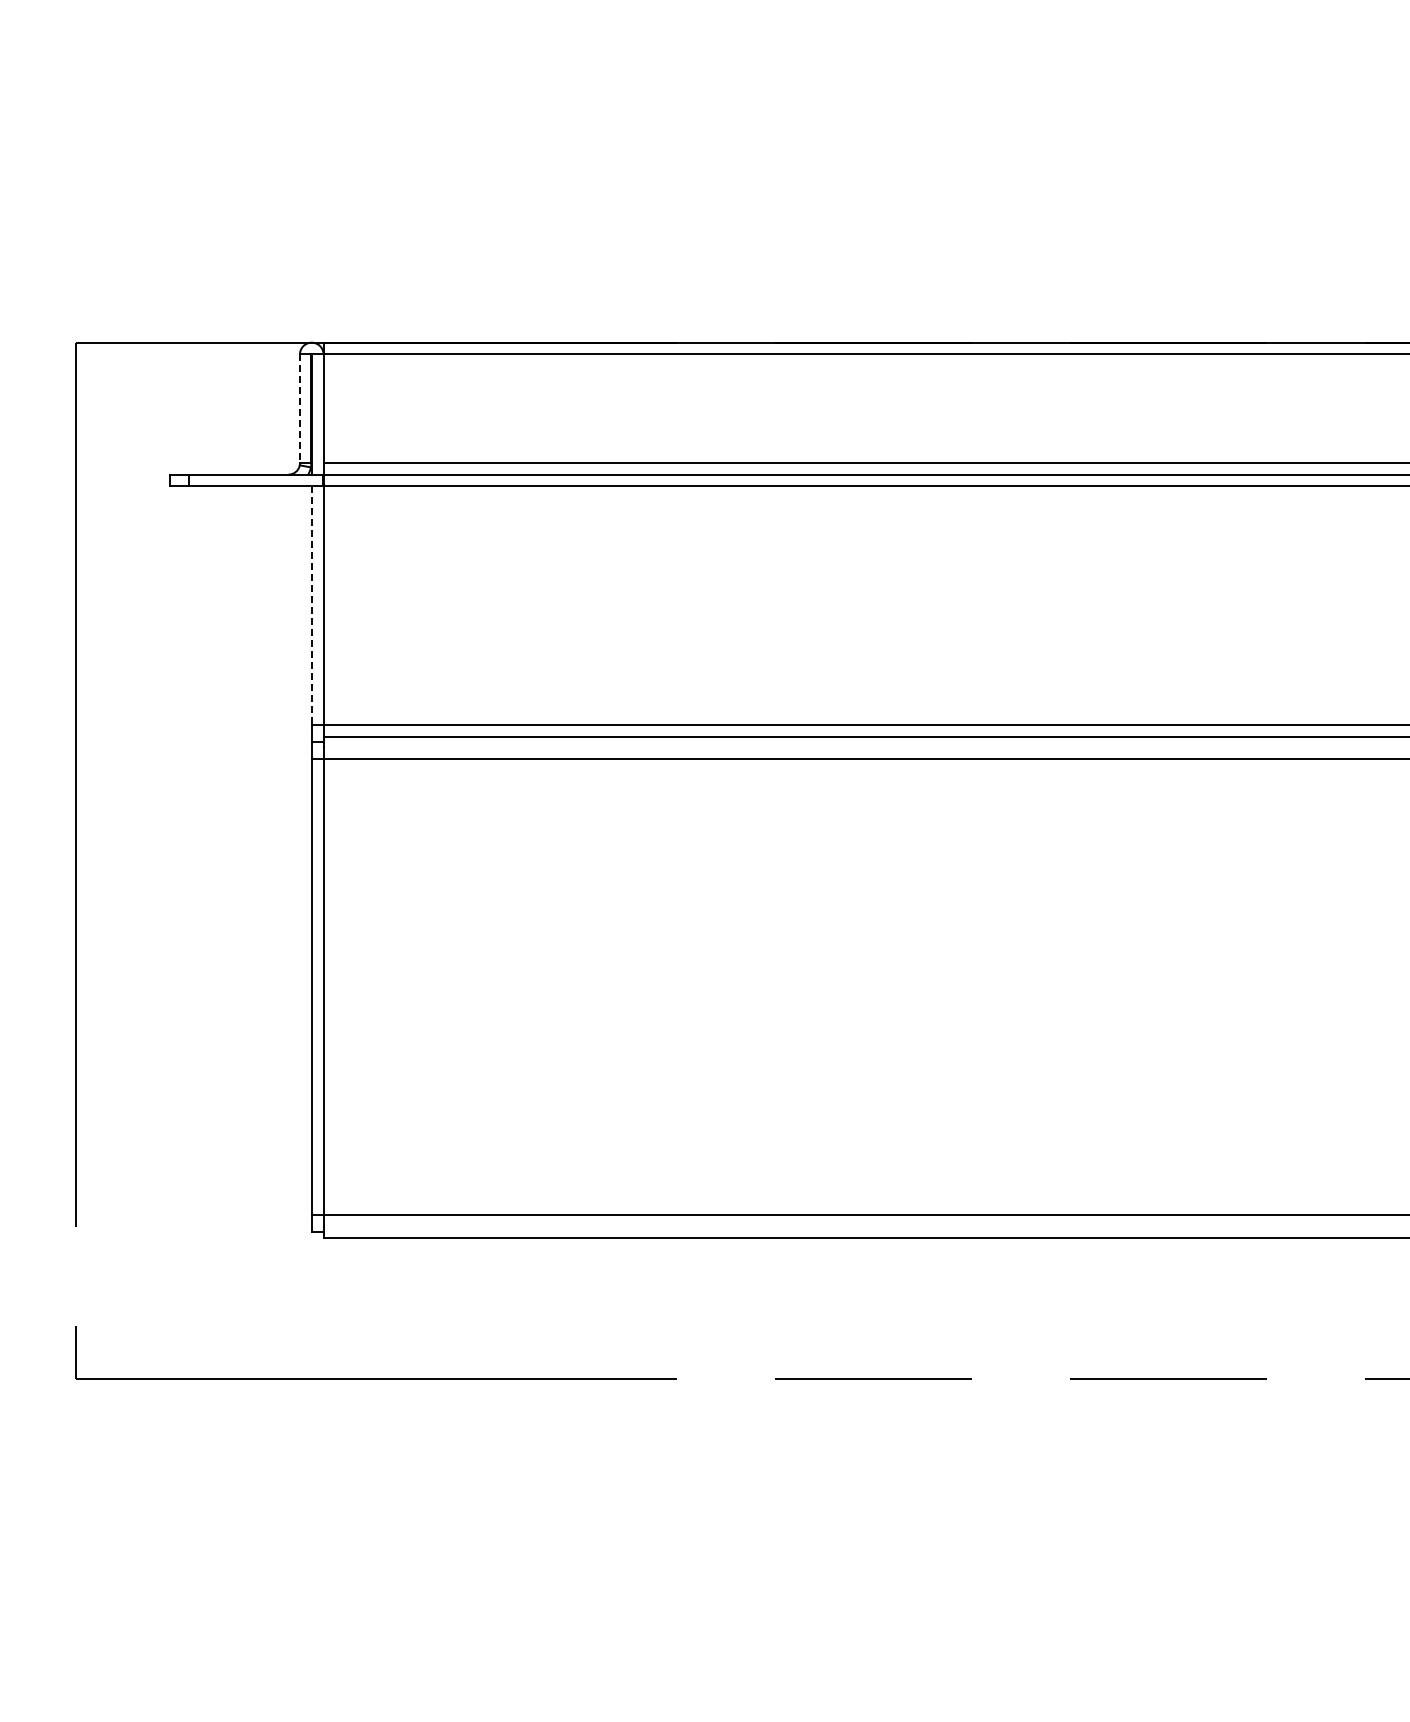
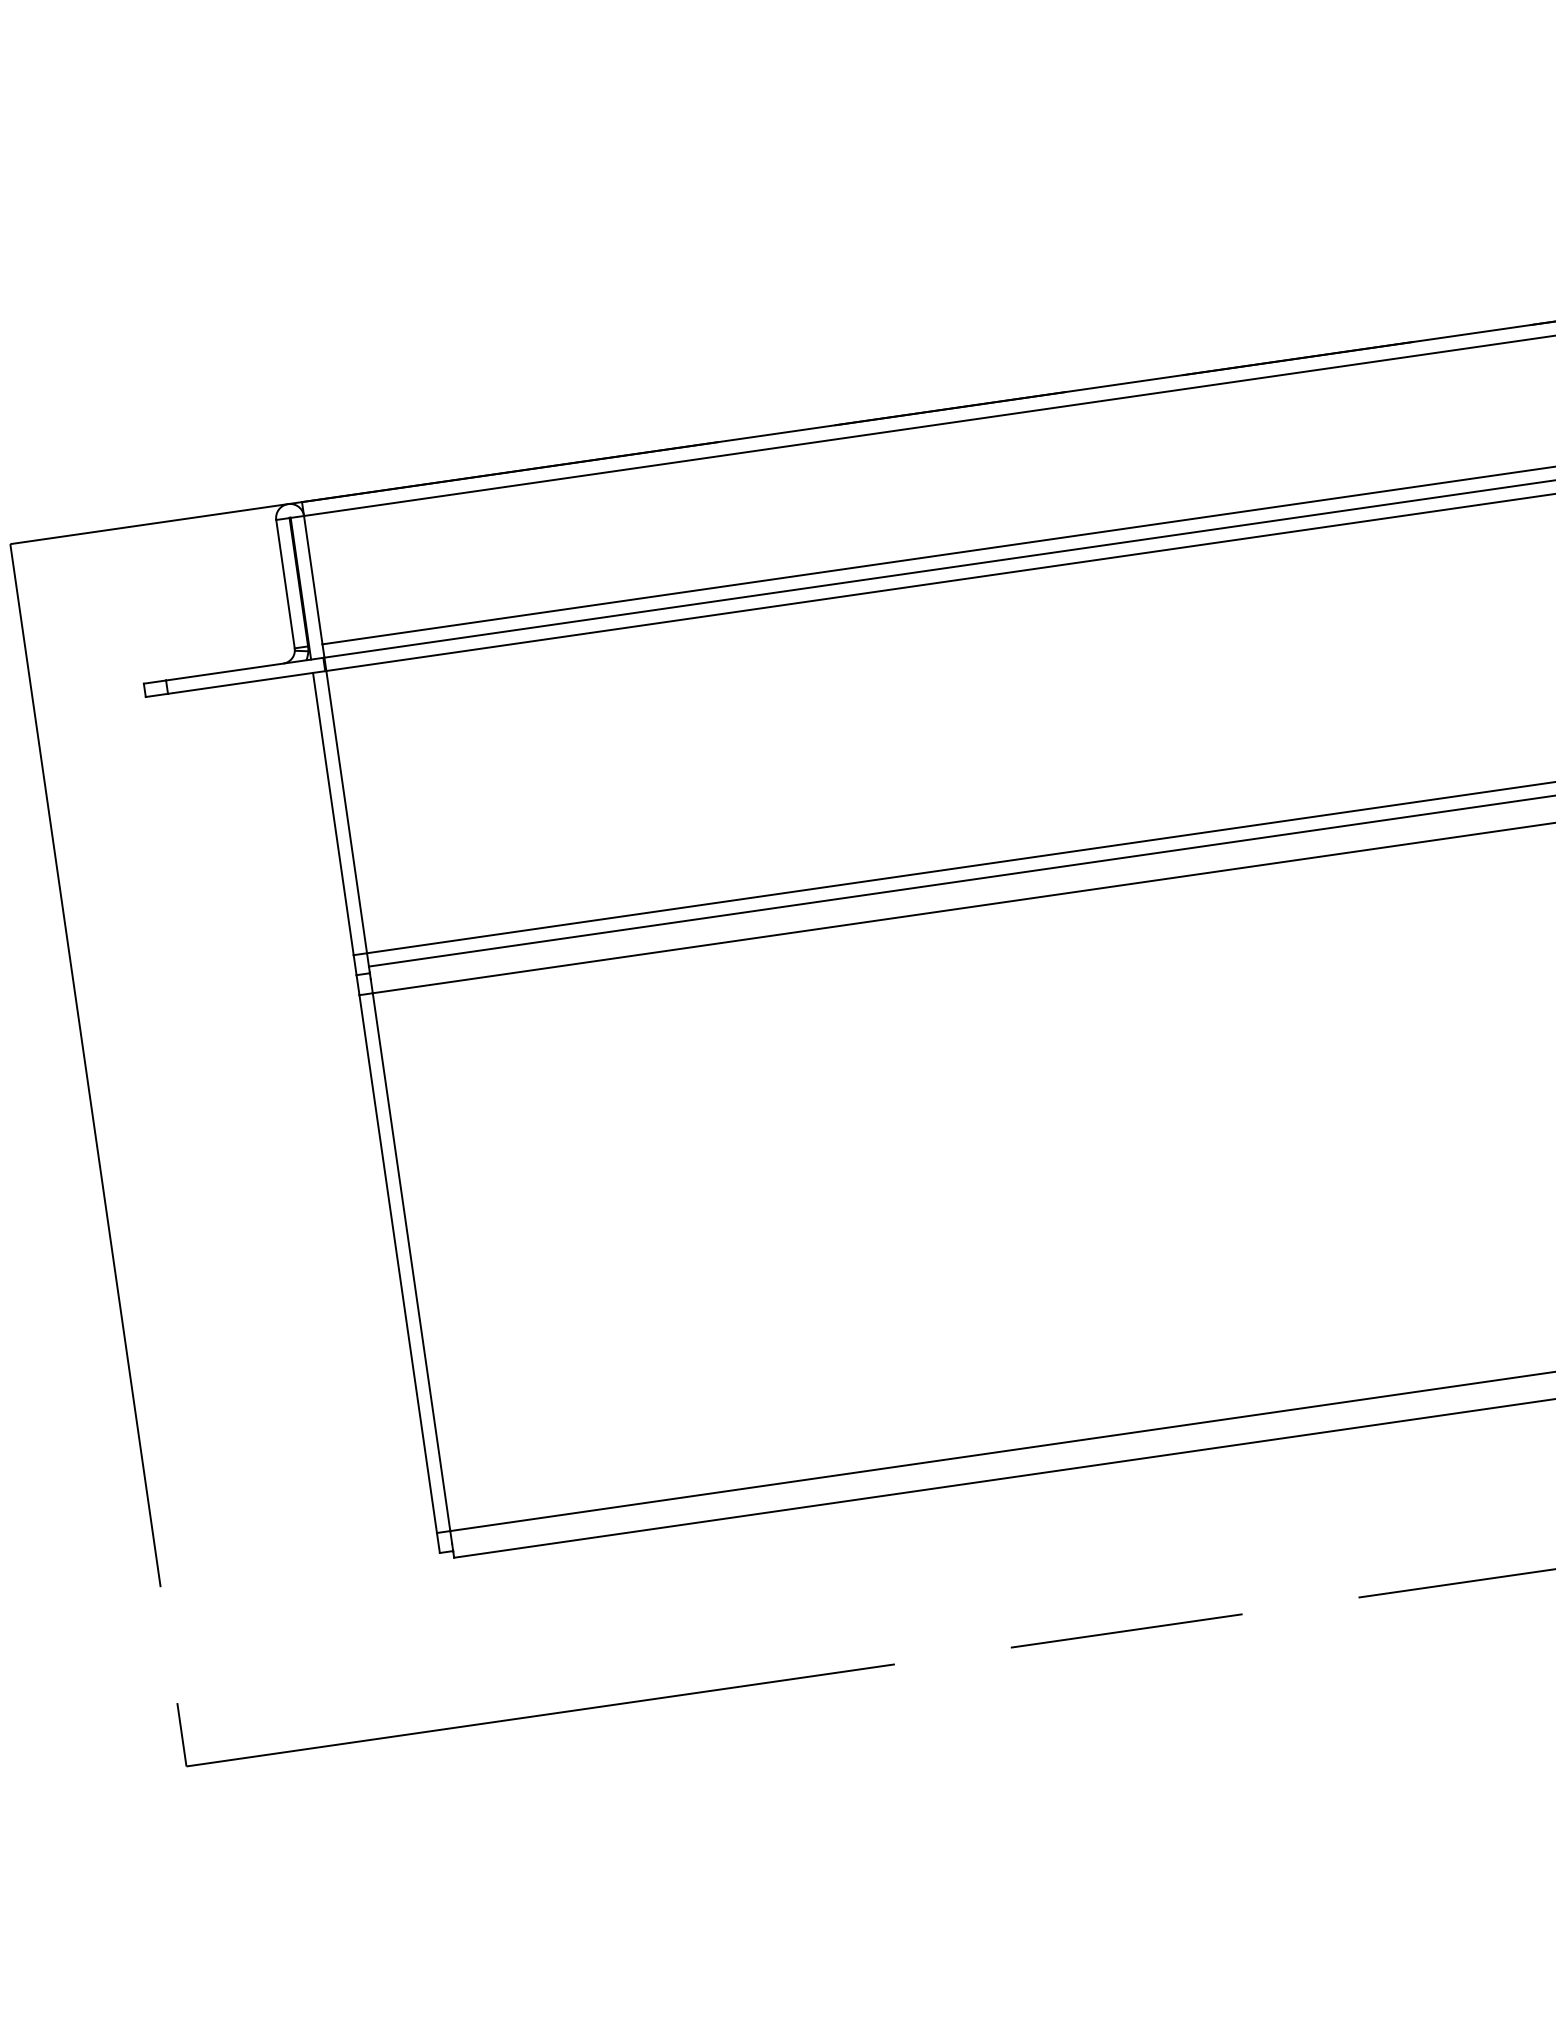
line: (300, 409) -> (286, 584), dashed -> solid
line: (312, 605) -> (333, 813), dashed -> solid

